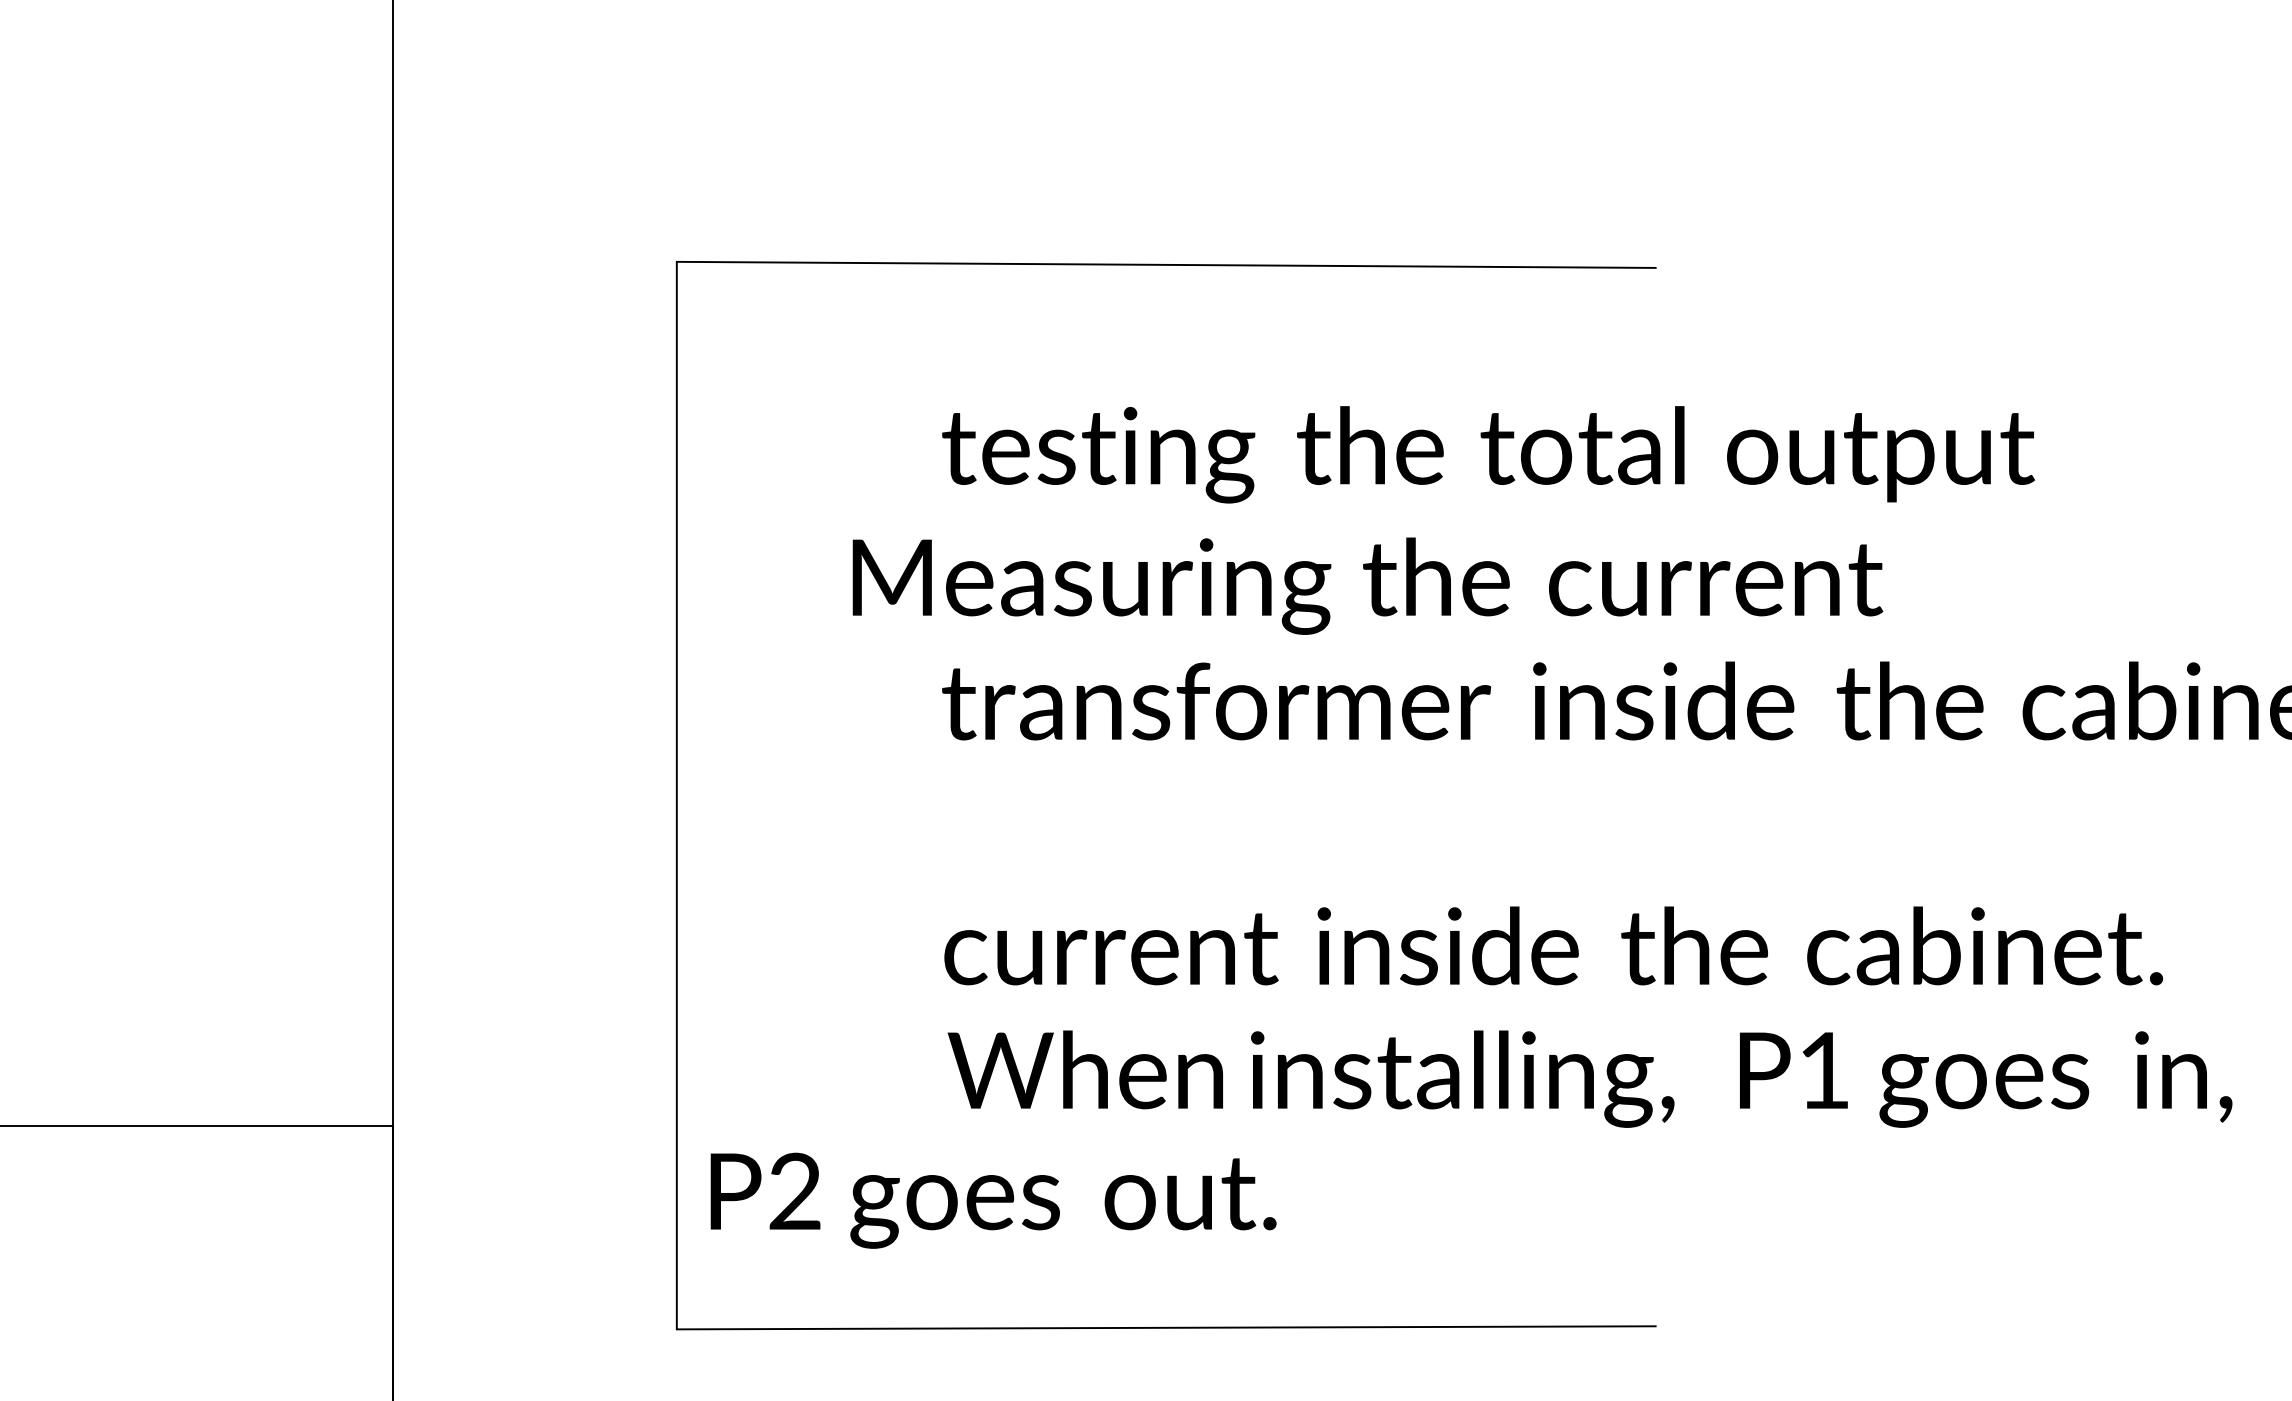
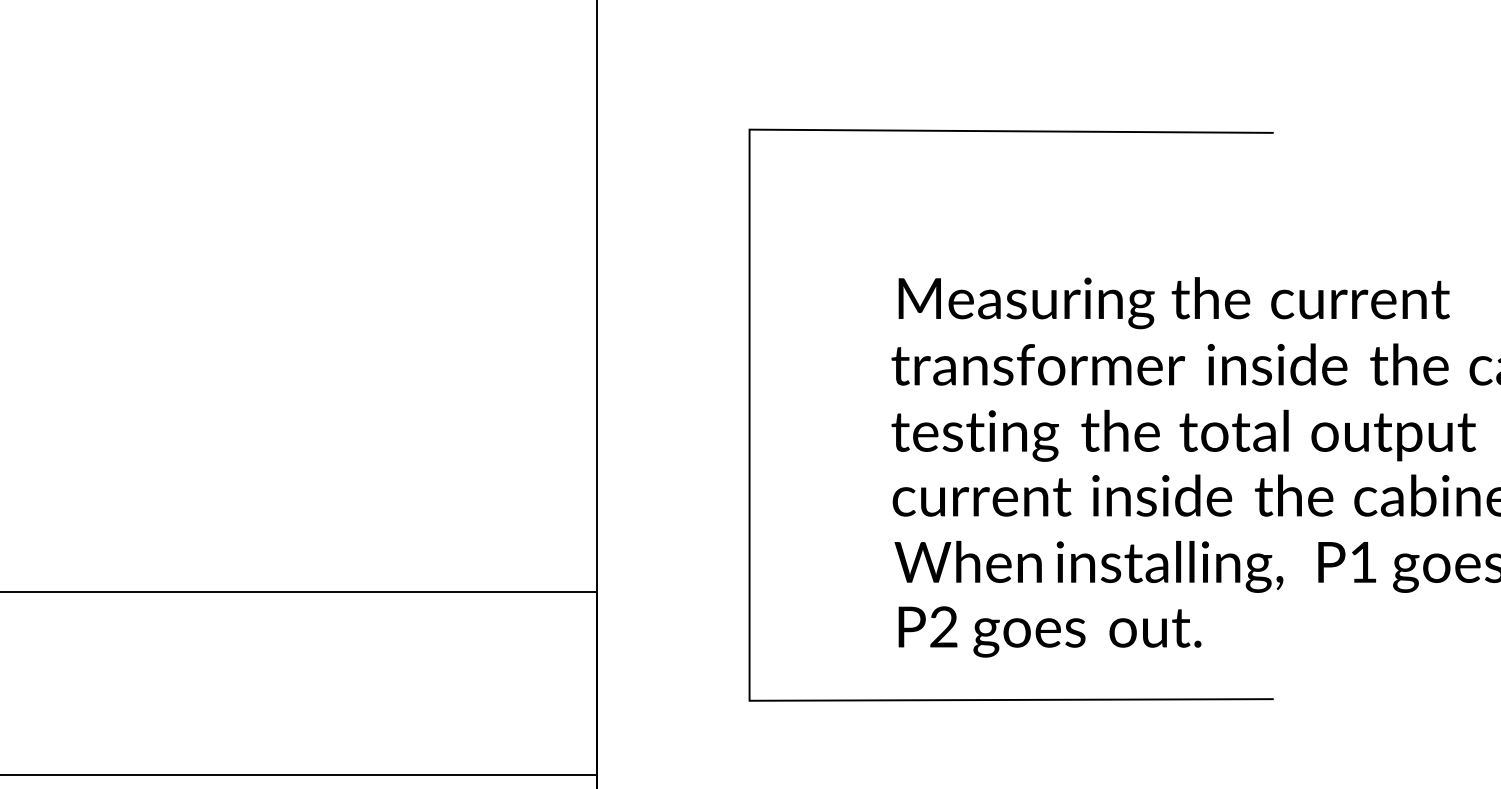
text: (1487, 454) -> (1183, 435), moved
text: (1366, 586) -> (1173, 303), moved
text: (992, 1199) -> (1049, 631), moved

